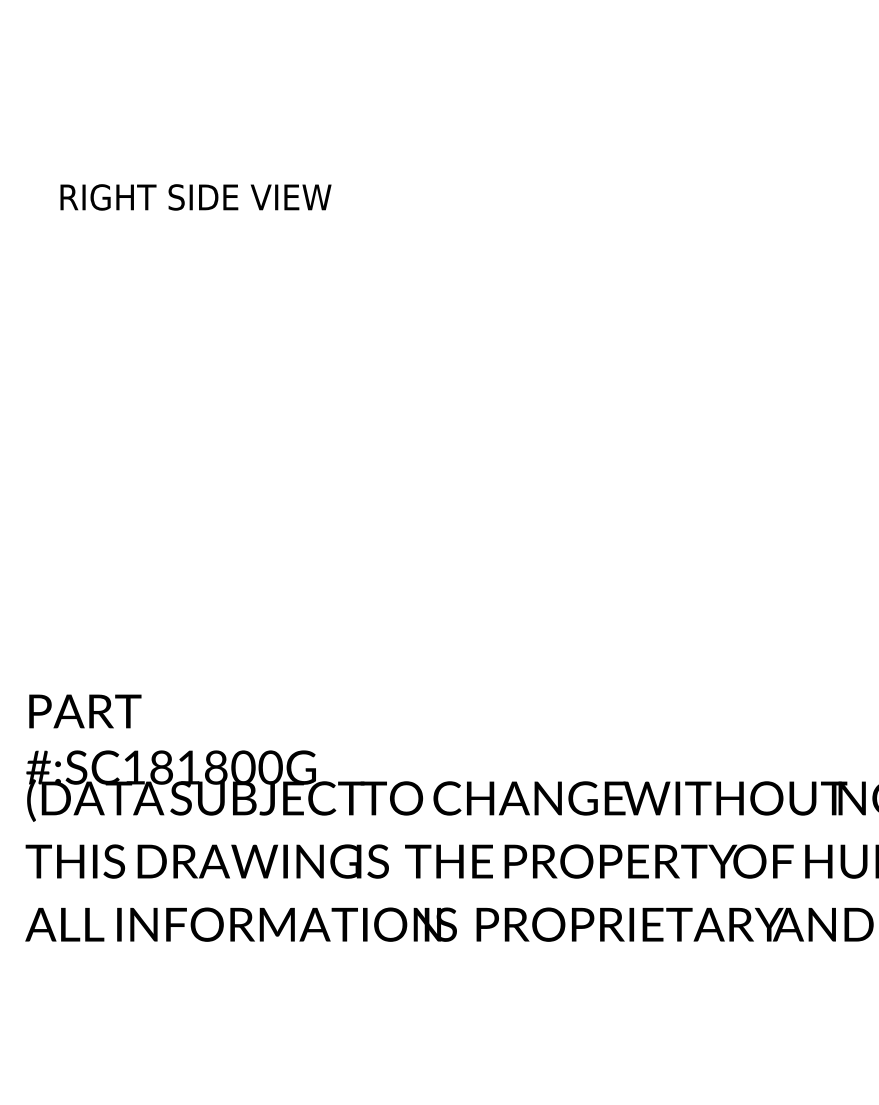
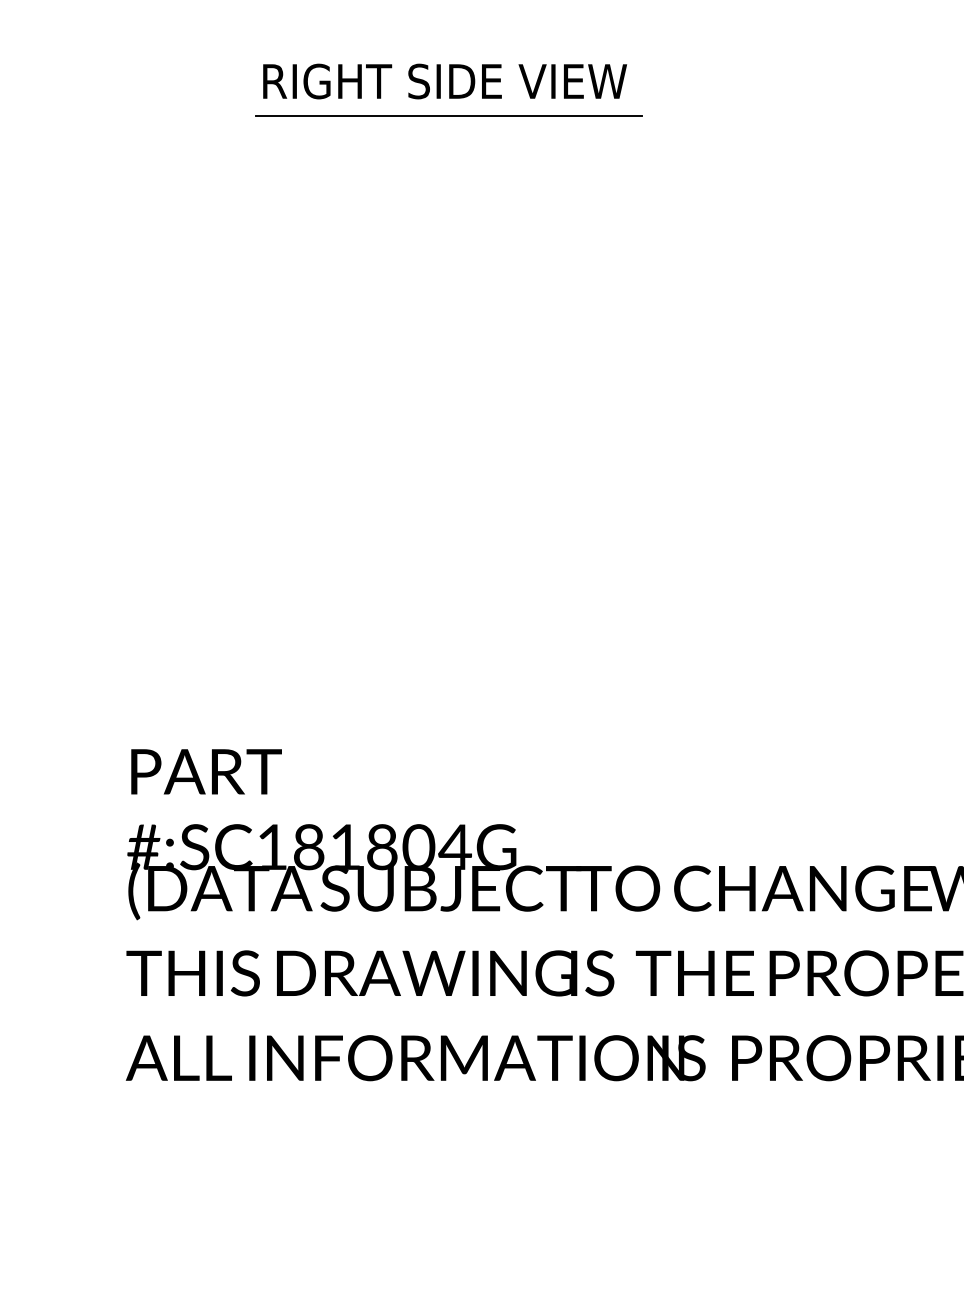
text: (195, 197) -> (444, 81), moved
line: (265, 222) -> (448, 115), added
text: (269, 767) -> (453, 847), #:SC181800G -> #:SC181804G

